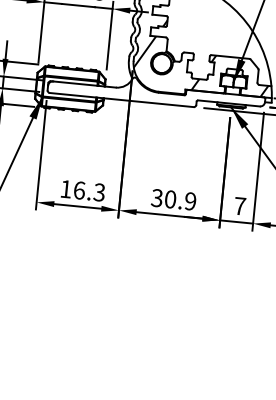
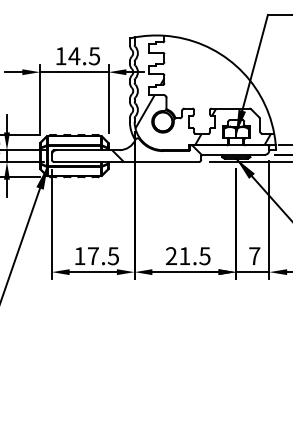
hatch: (152, 94) -> (156, 153), added
text: (89, 191) -> (103, 256), 16.3 -> 17.5
text: (173, 200) -> (187, 256), 30.9 -> 21.5

